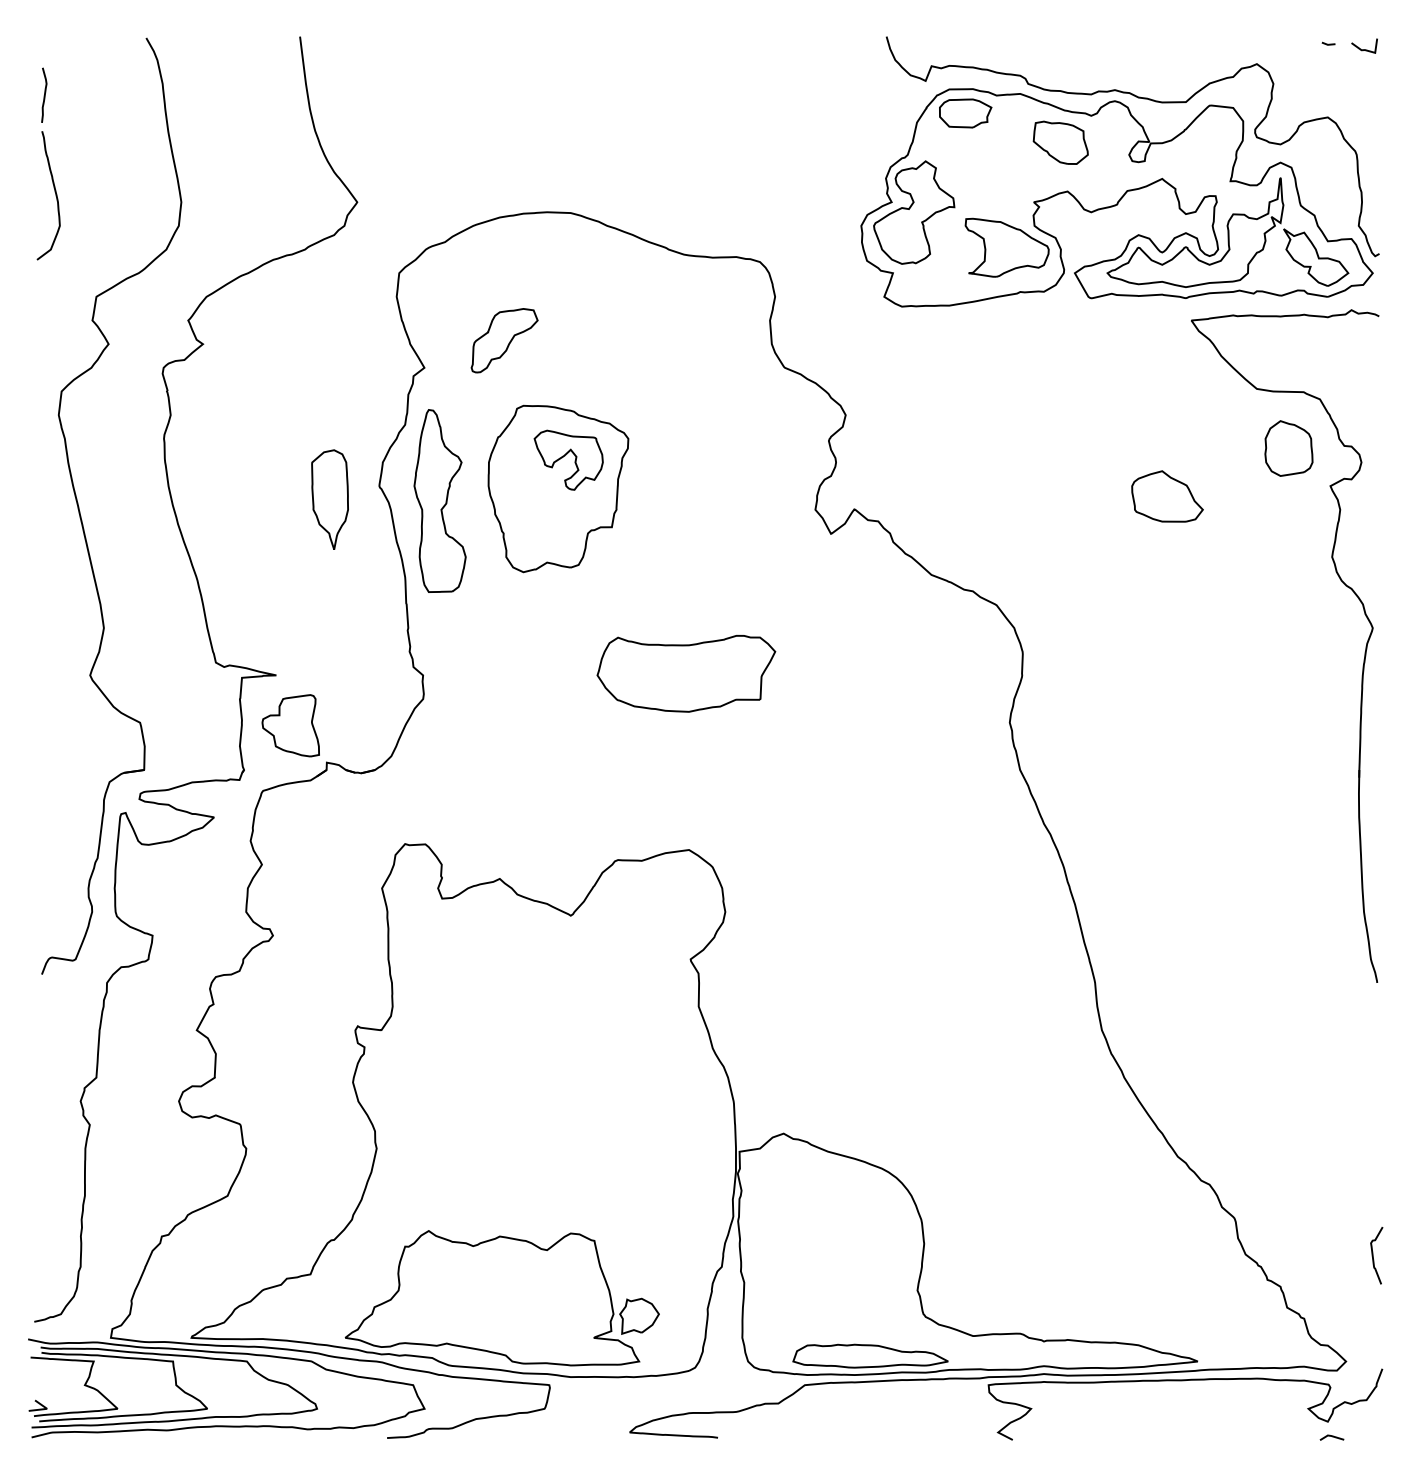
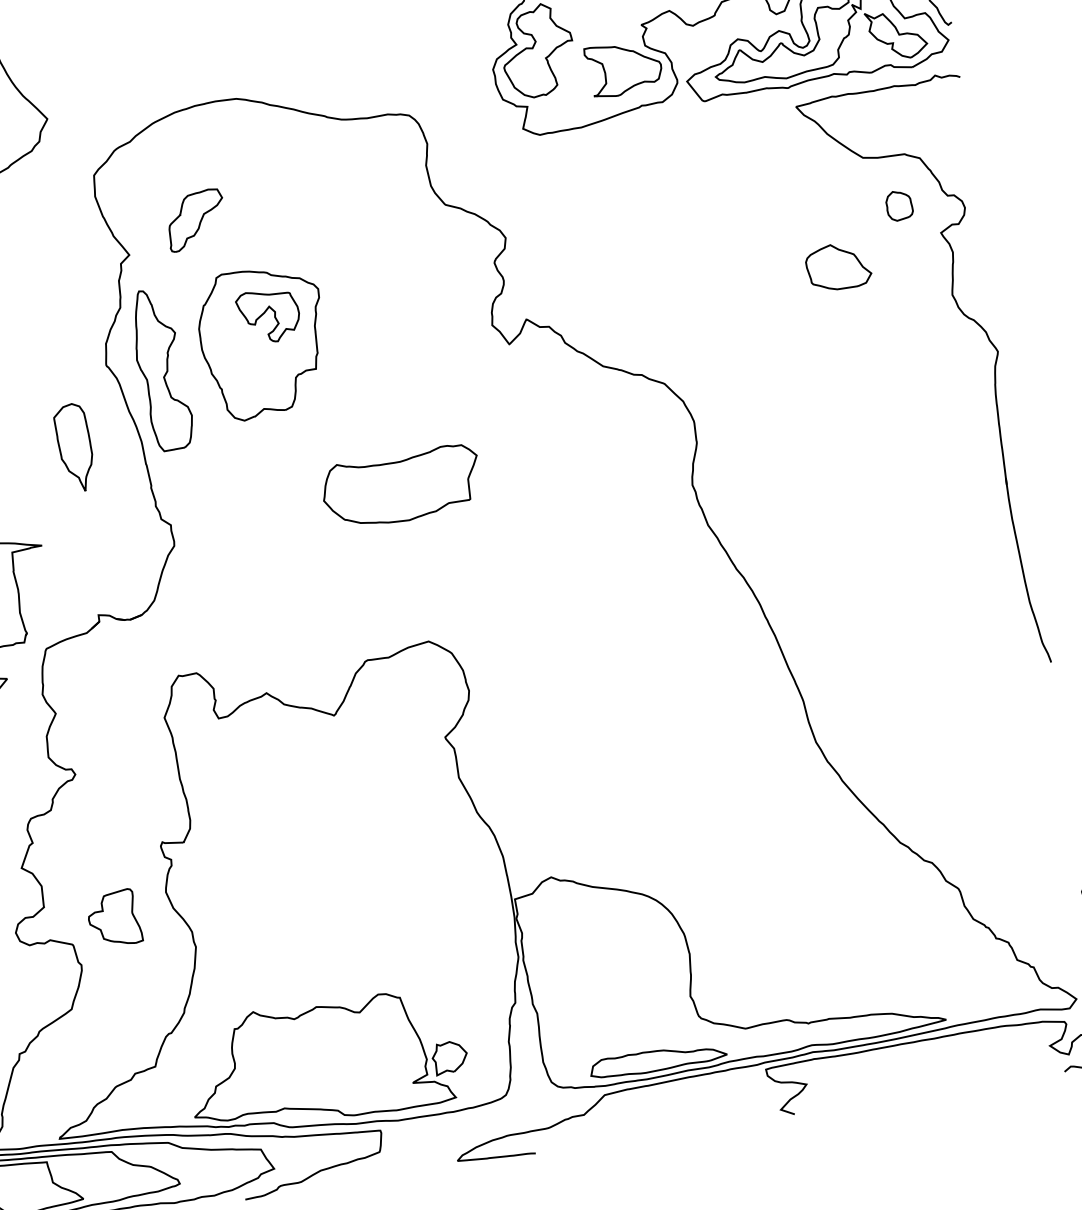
part: (1288, 448) -> (898, 205), size x0.6
part: (1167, 496) -> (838, 266), moved
part: (329, 499) -> (74, 447), moved
part: (290, 725) -> (113, 918), moved

